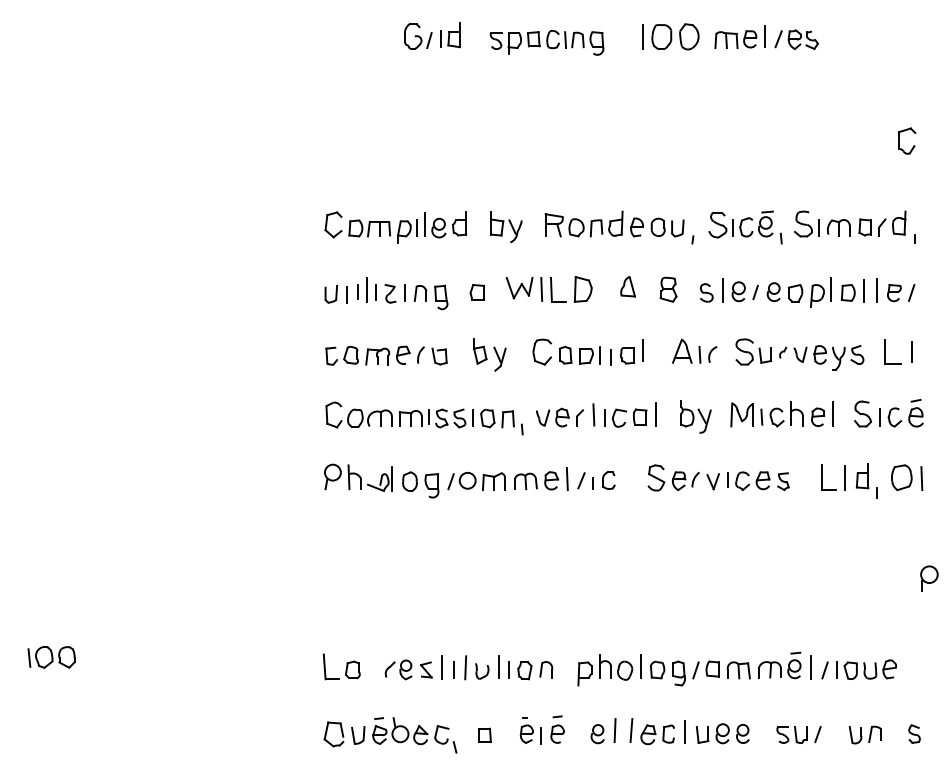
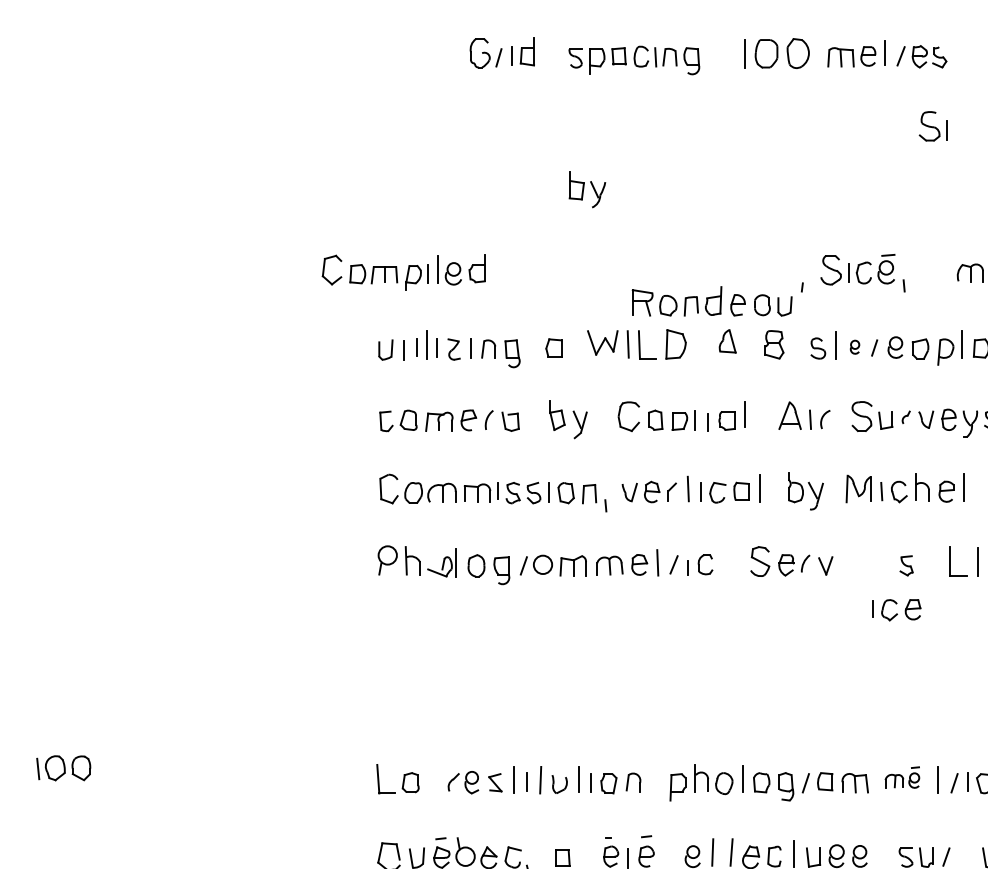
part: (614, 223) -> (712, 300), moved
part: (806, 223) -> (933, 125), moved
part: (395, 227) -> (403, 273), moved
part: (506, 227) -> (587, 190), moved
part: (738, 291) -> (854, 346), size x0.6
part: (748, 481) -> (896, 610), moved
part: (779, 665) -> (902, 777), size x0.7

